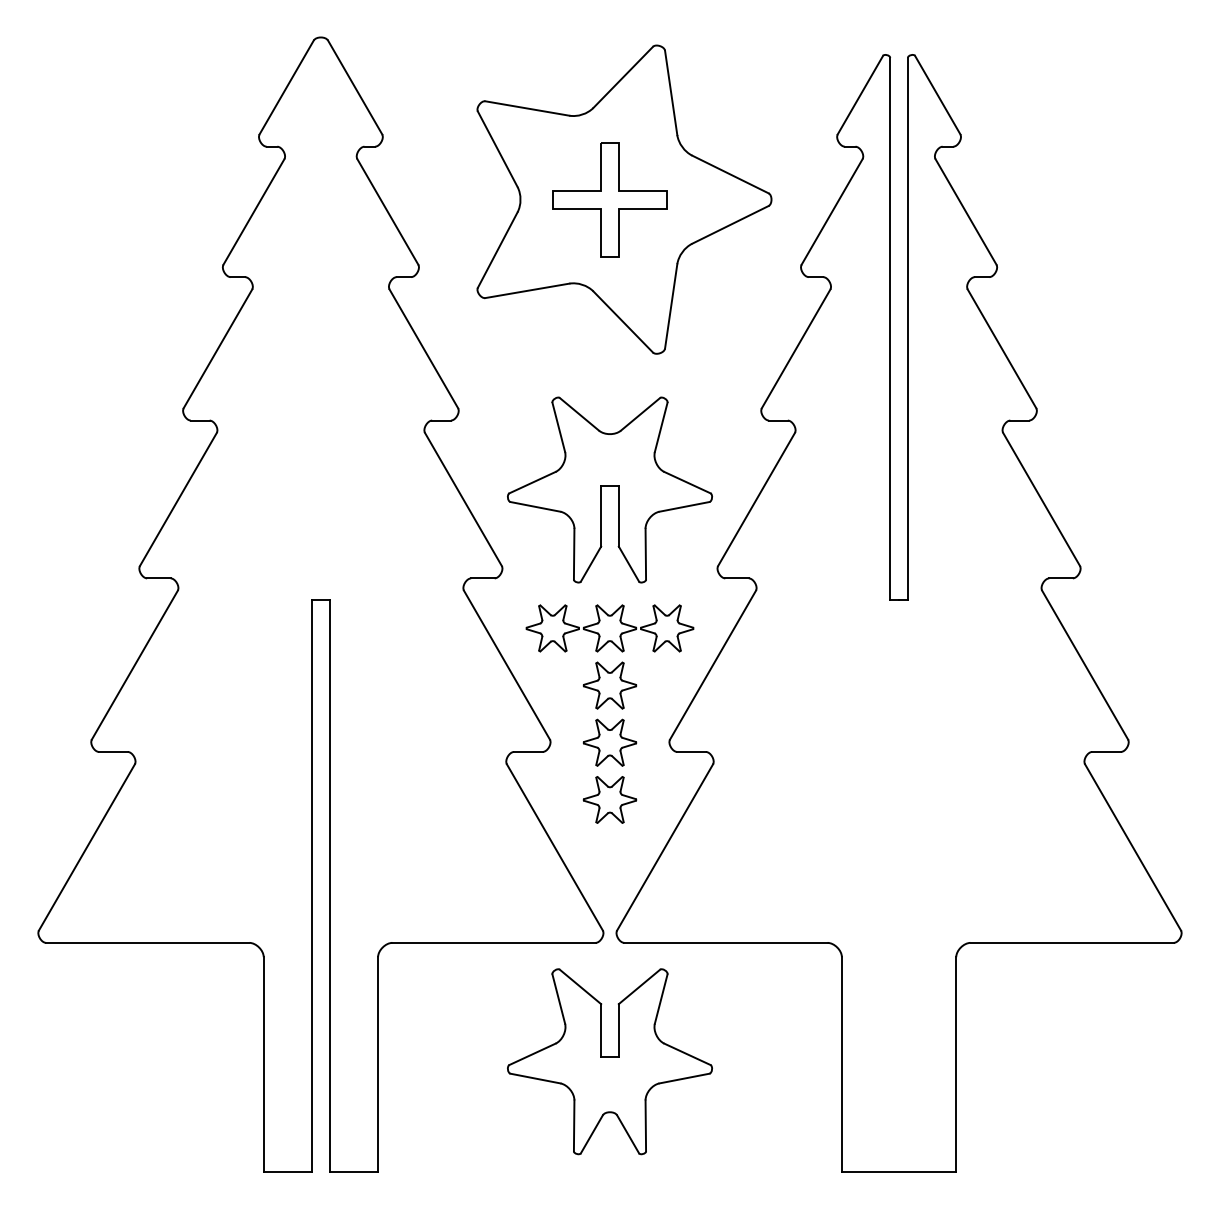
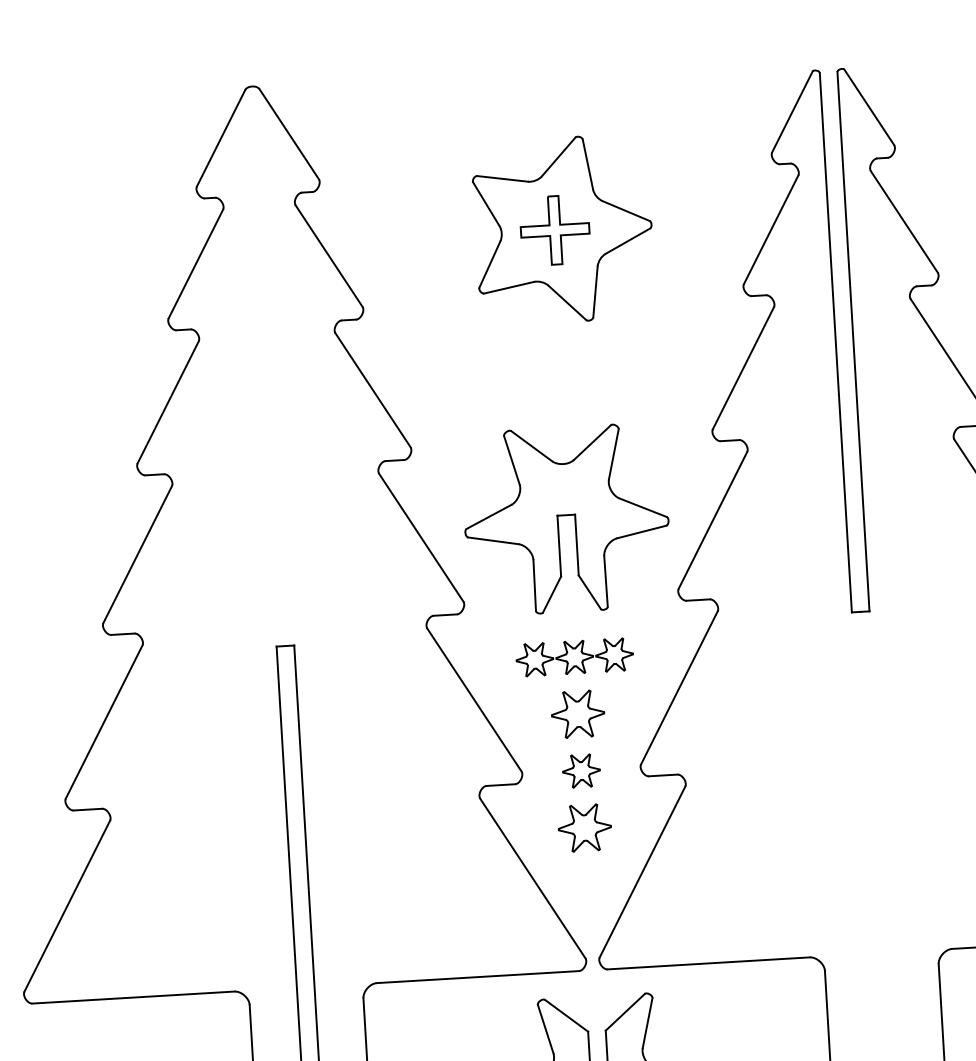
part: (624, 199) -> (563, 229), size x0.6
part: (609, 628) -> (574, 657), size x0.7
part: (609, 742) -> (581, 770), size x0.7

